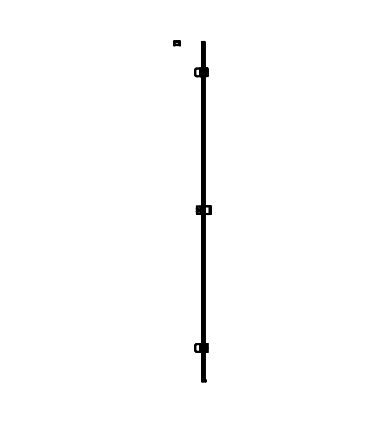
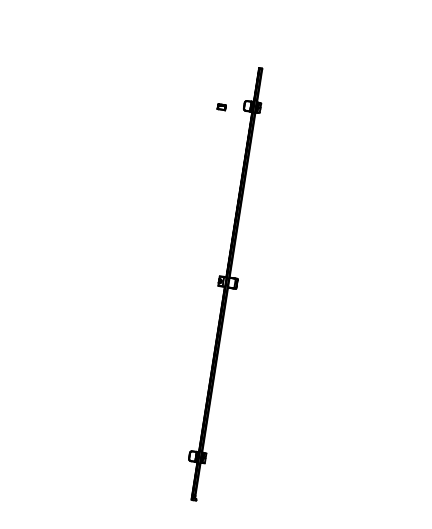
part: (176, 43) -> (221, 107), moved

